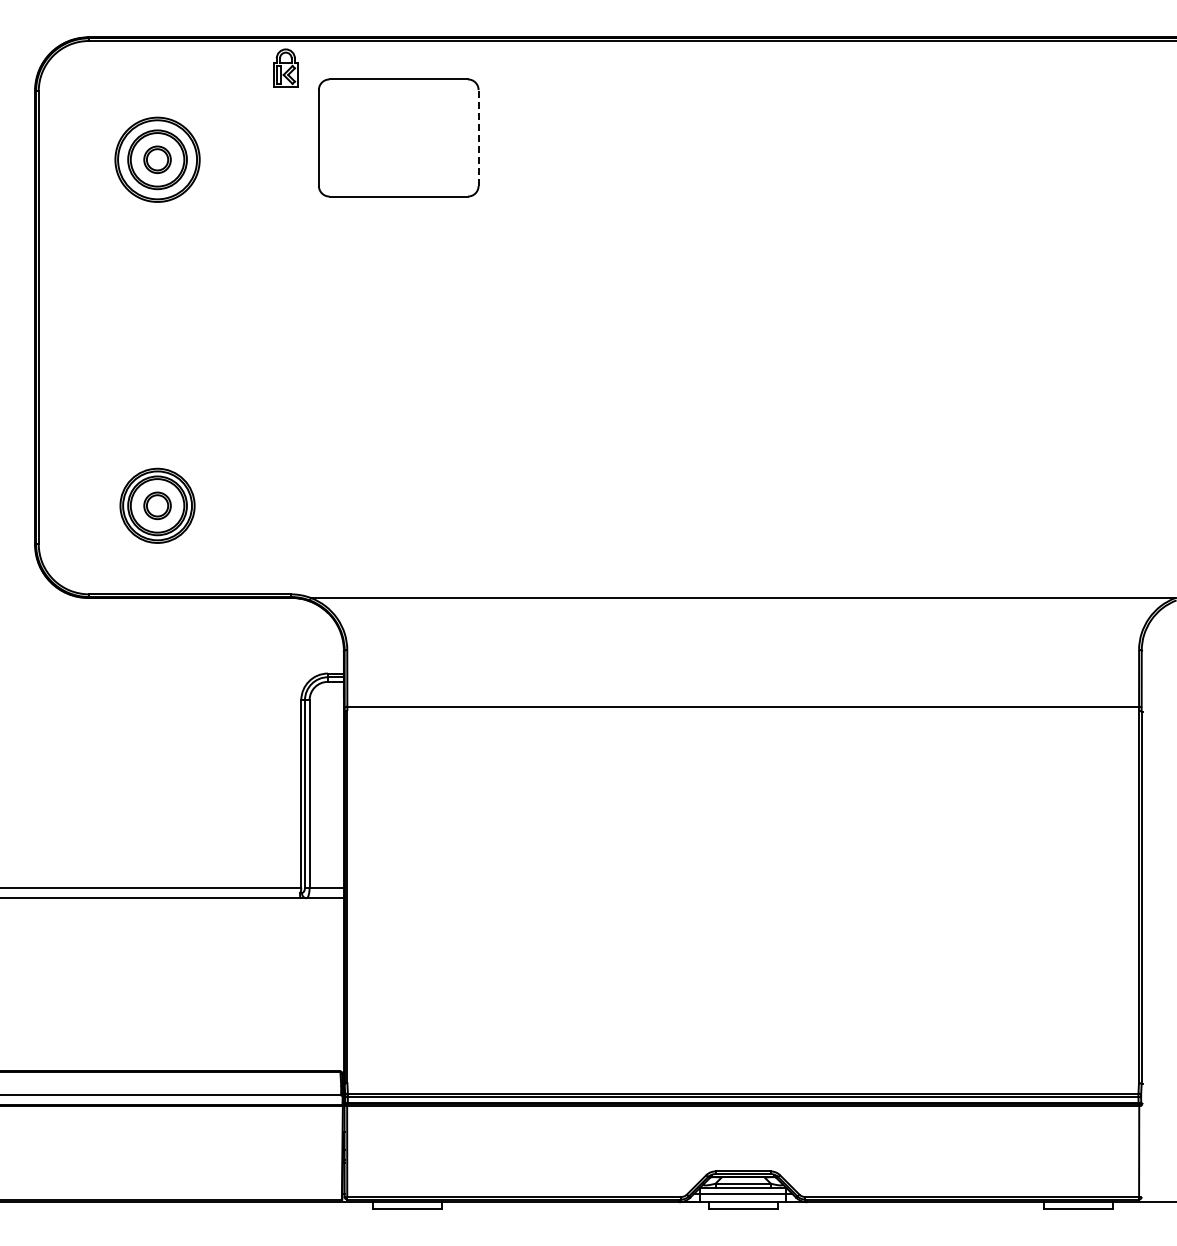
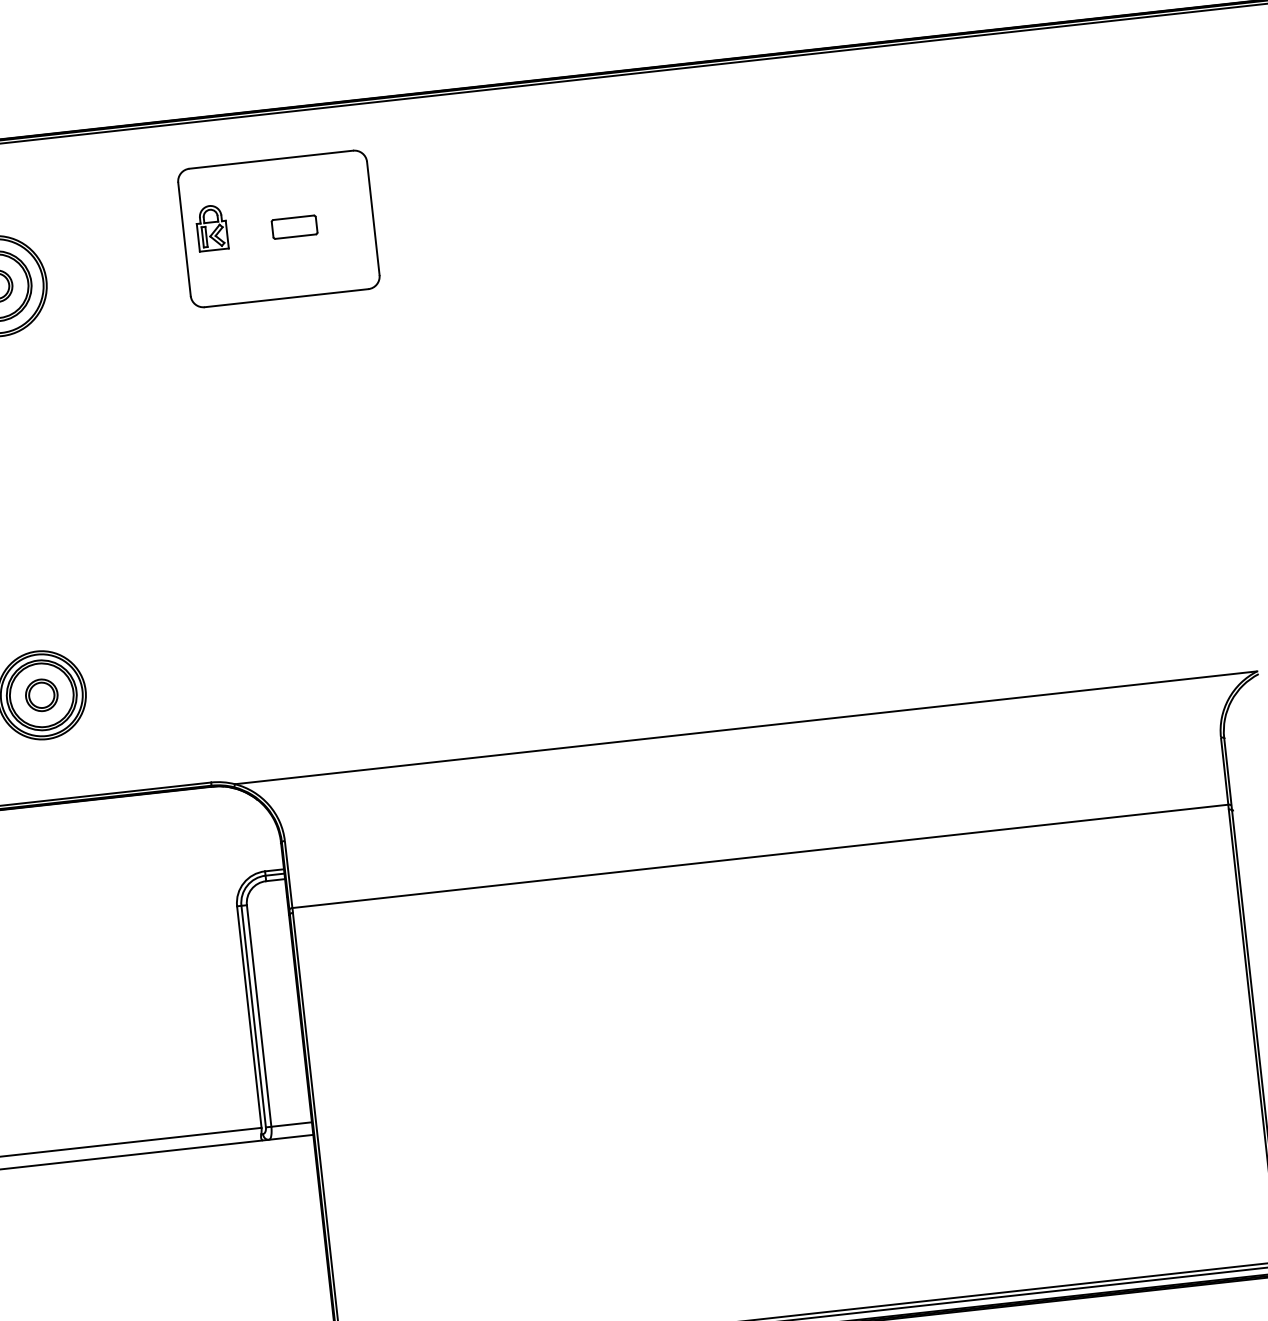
part: (285, 67) -> (211, 227), moved
part: (411, 137) -> (293, 226), added
line: (478, 138) -> (373, 219), dashed -> solid

